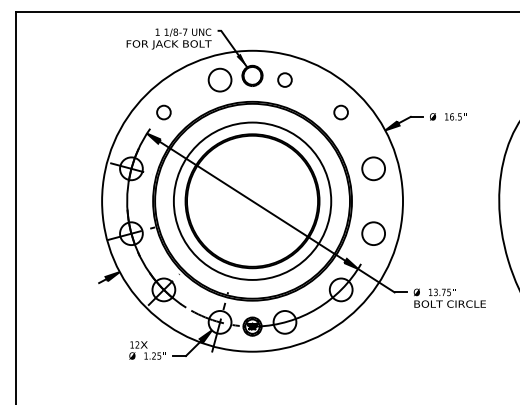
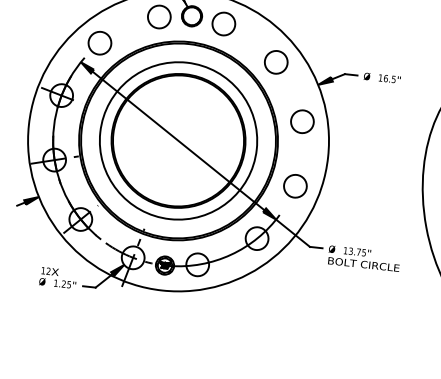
circle: (284, 79) -> (223, 23), size x1.67
circle: (163, 112) -> (99, 43), size x1.67
circle: (340, 112) -> (275, 62), size x1.67

